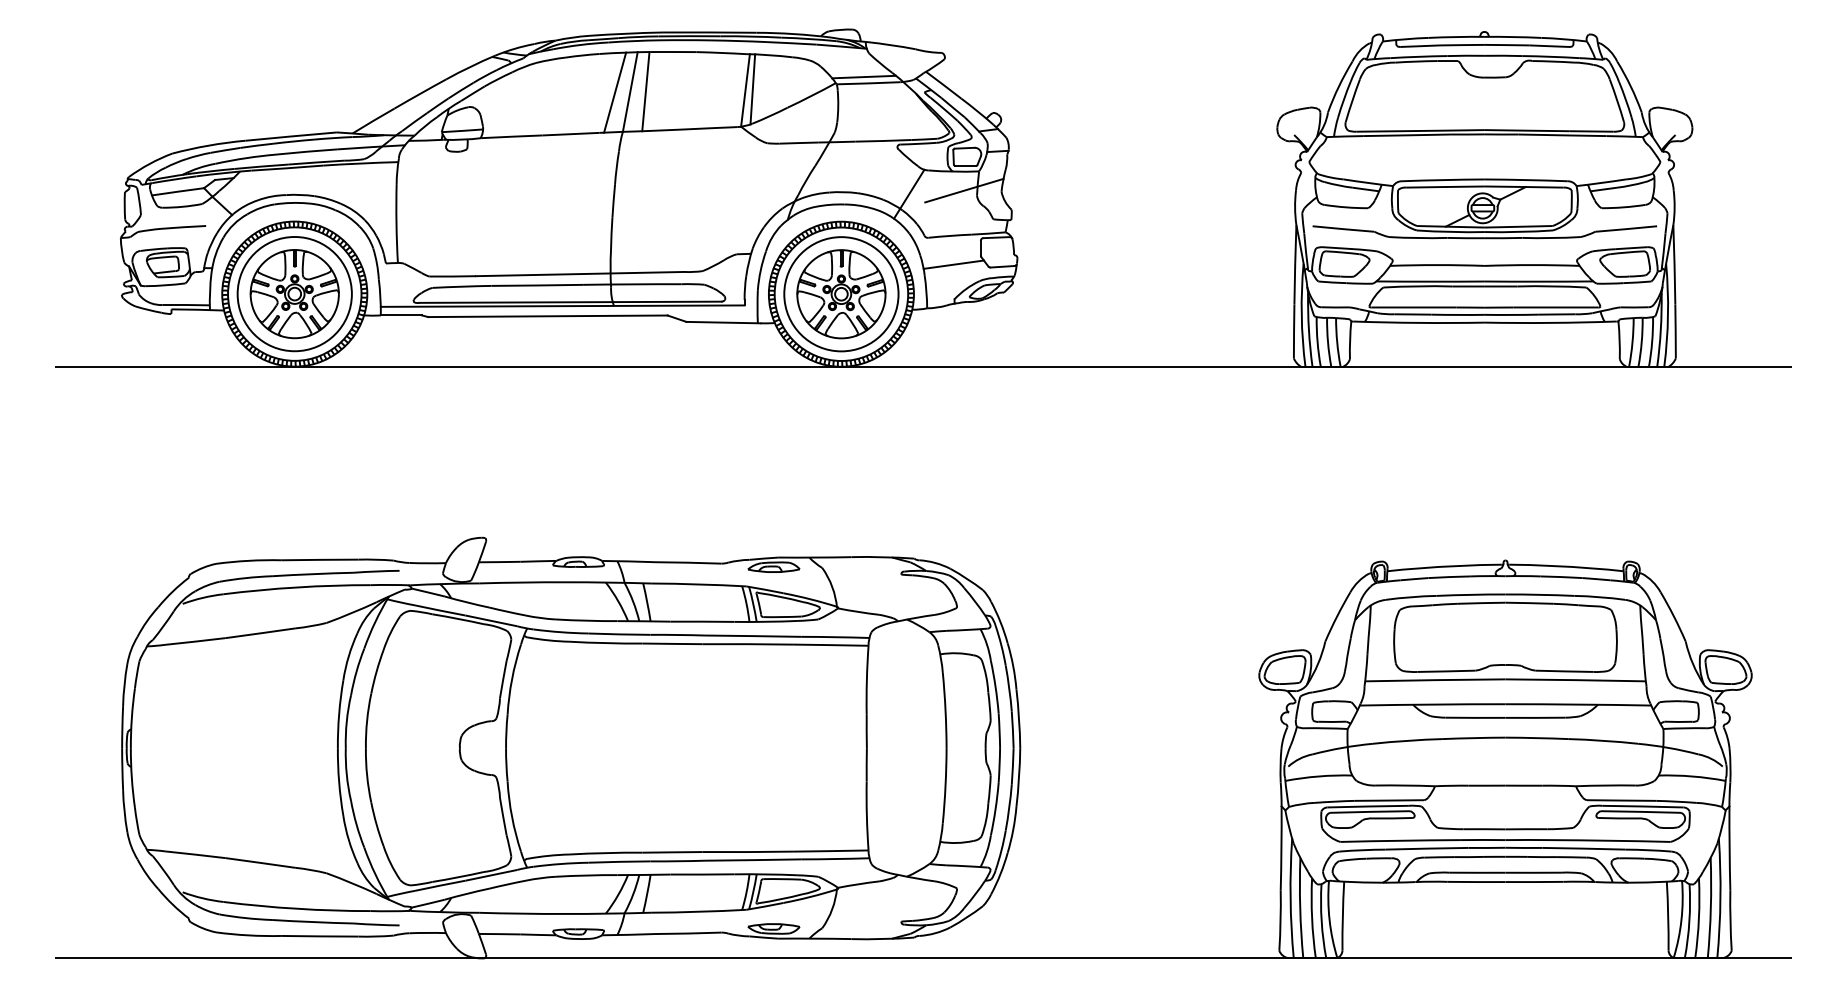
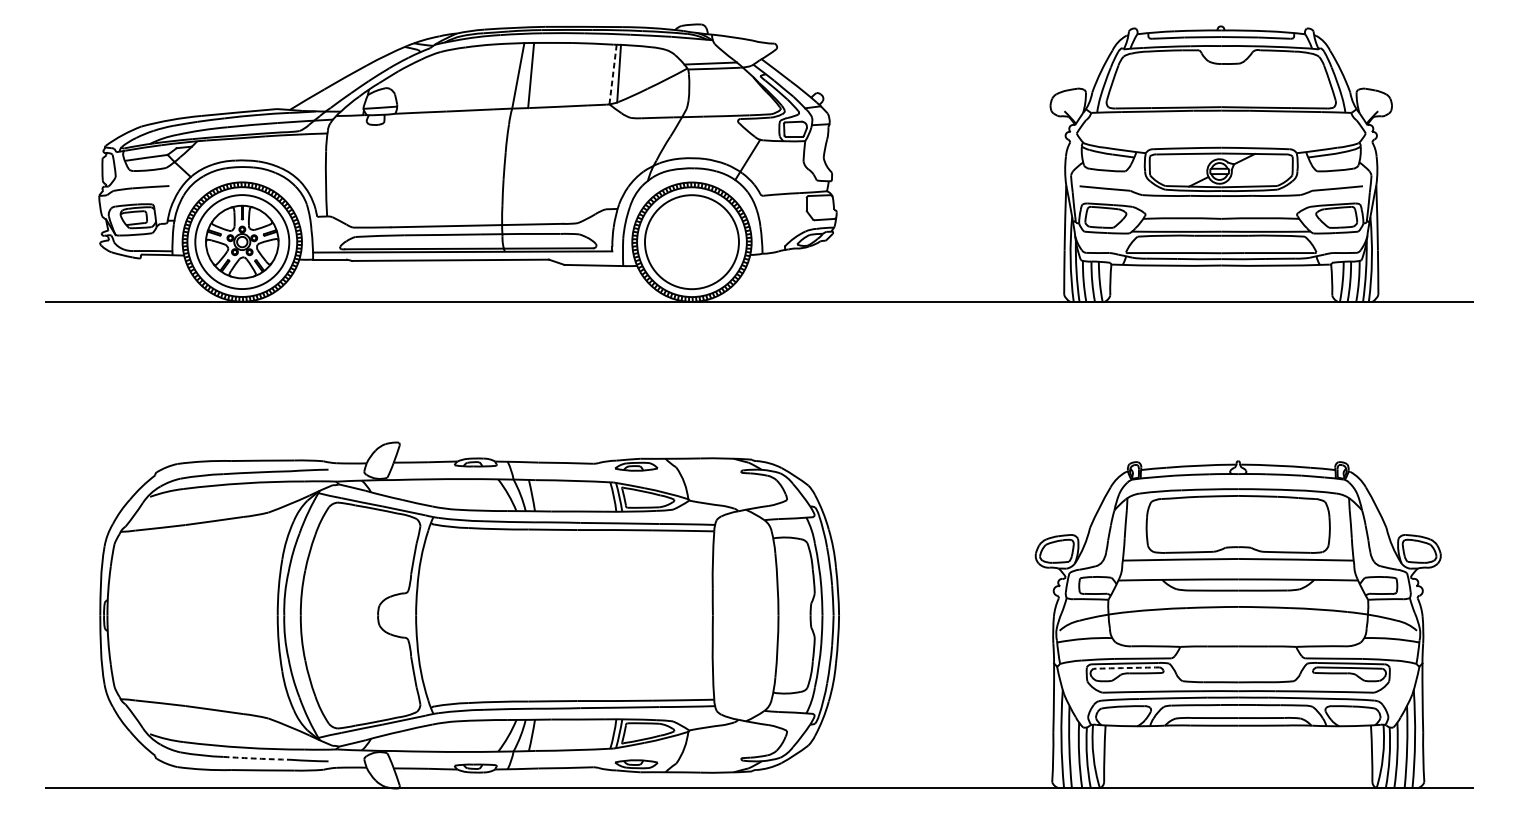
line: (745, 90) -> (613, 74), solid -> dashed
line: (615, 92) -> (506, 76), removed
line: (964, 190) -> (793, 156), removed
line: (953, 264) -> (784, 217), removed
part: (841, 294) -> (692, 242), removed
arc: (1370, 811) -> (1127, 667), solid -> dashed
arc: (313, 922) -> (257, 758), solid -> dashed

